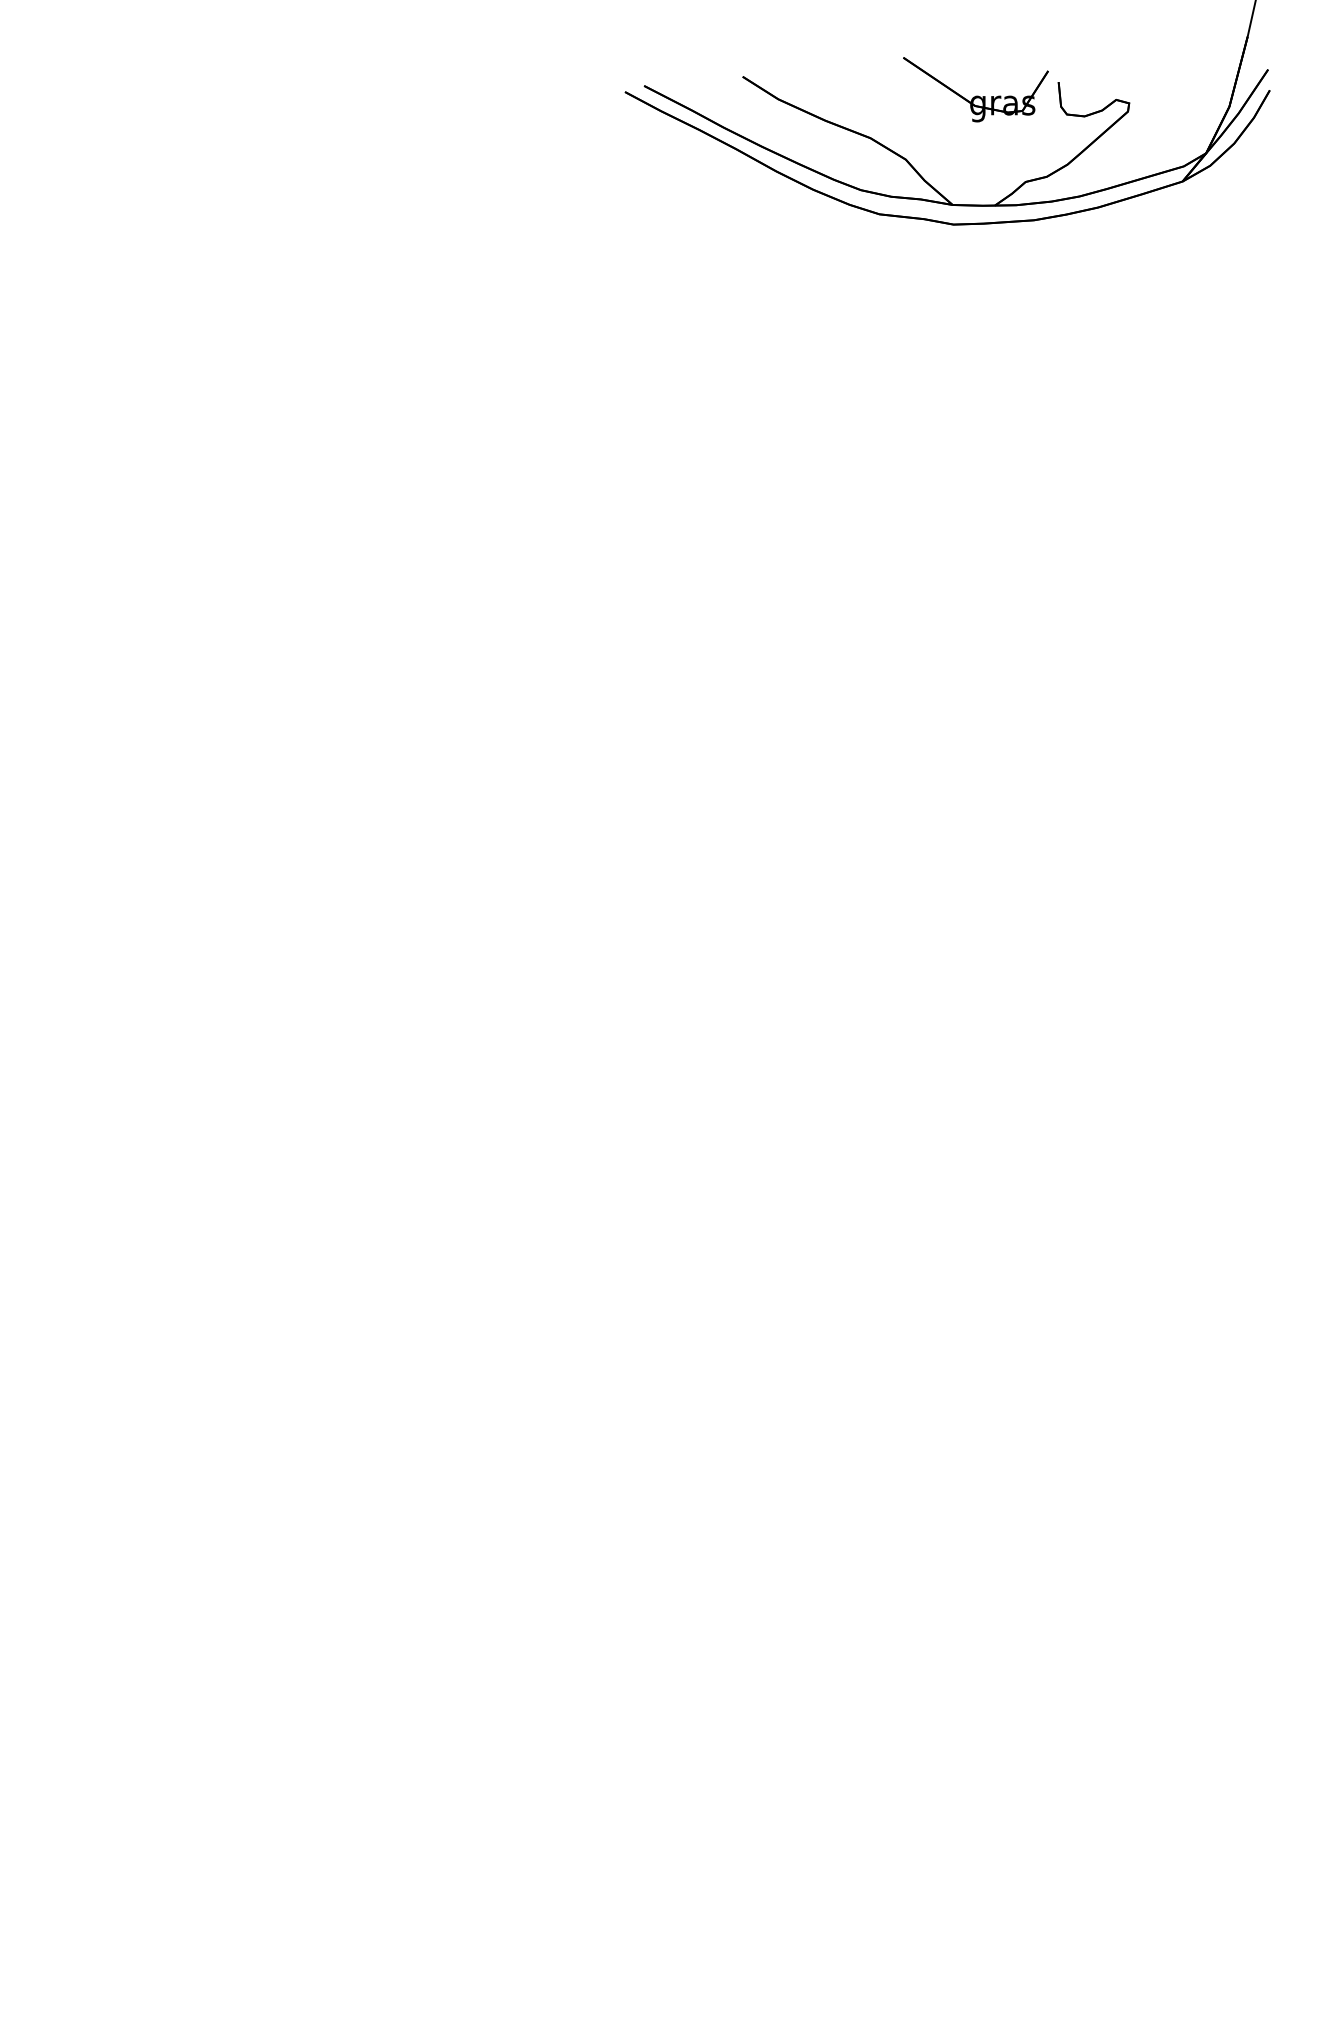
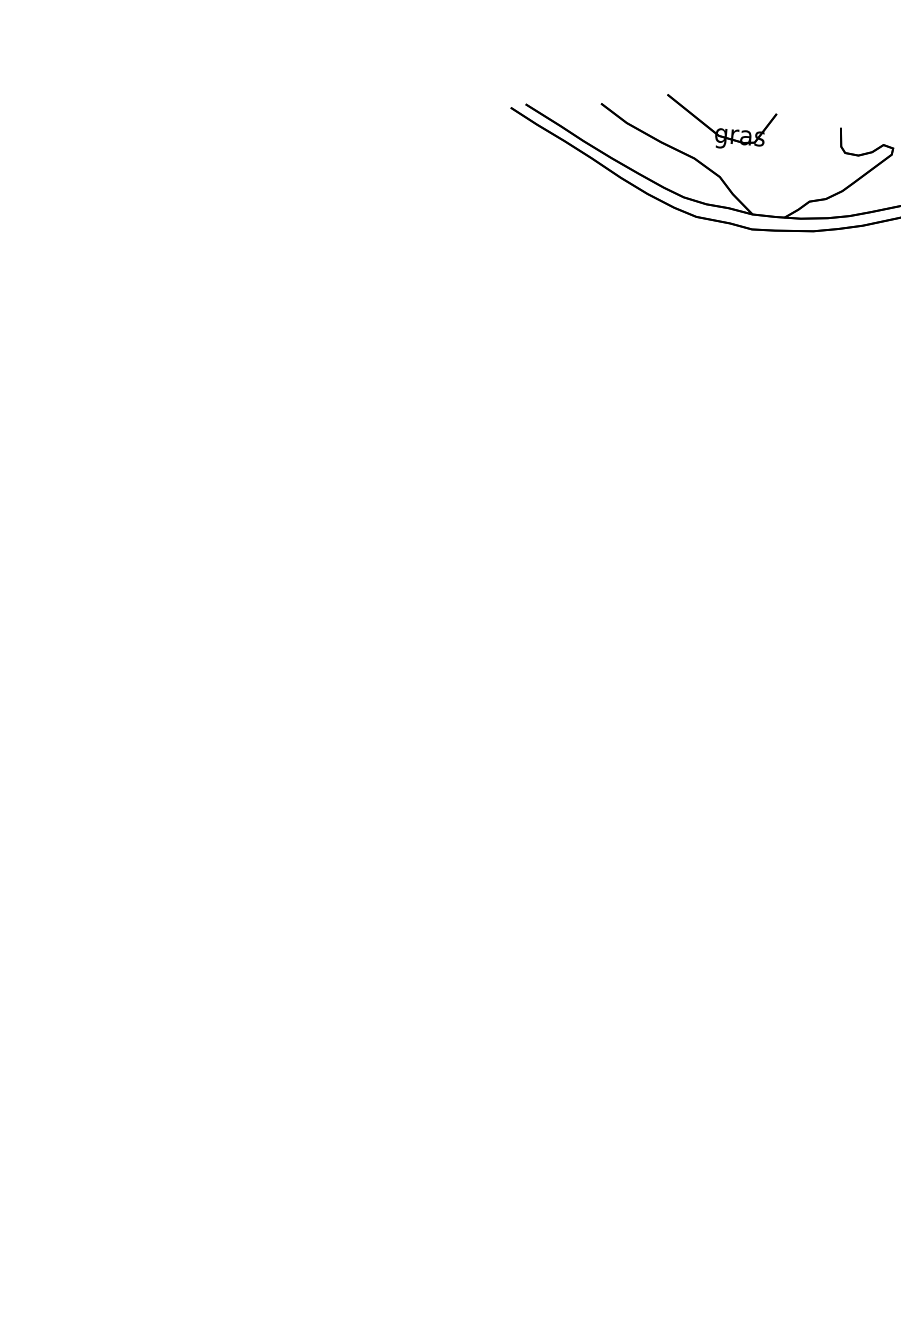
part: (976, 95) -> (720, 128), moved

